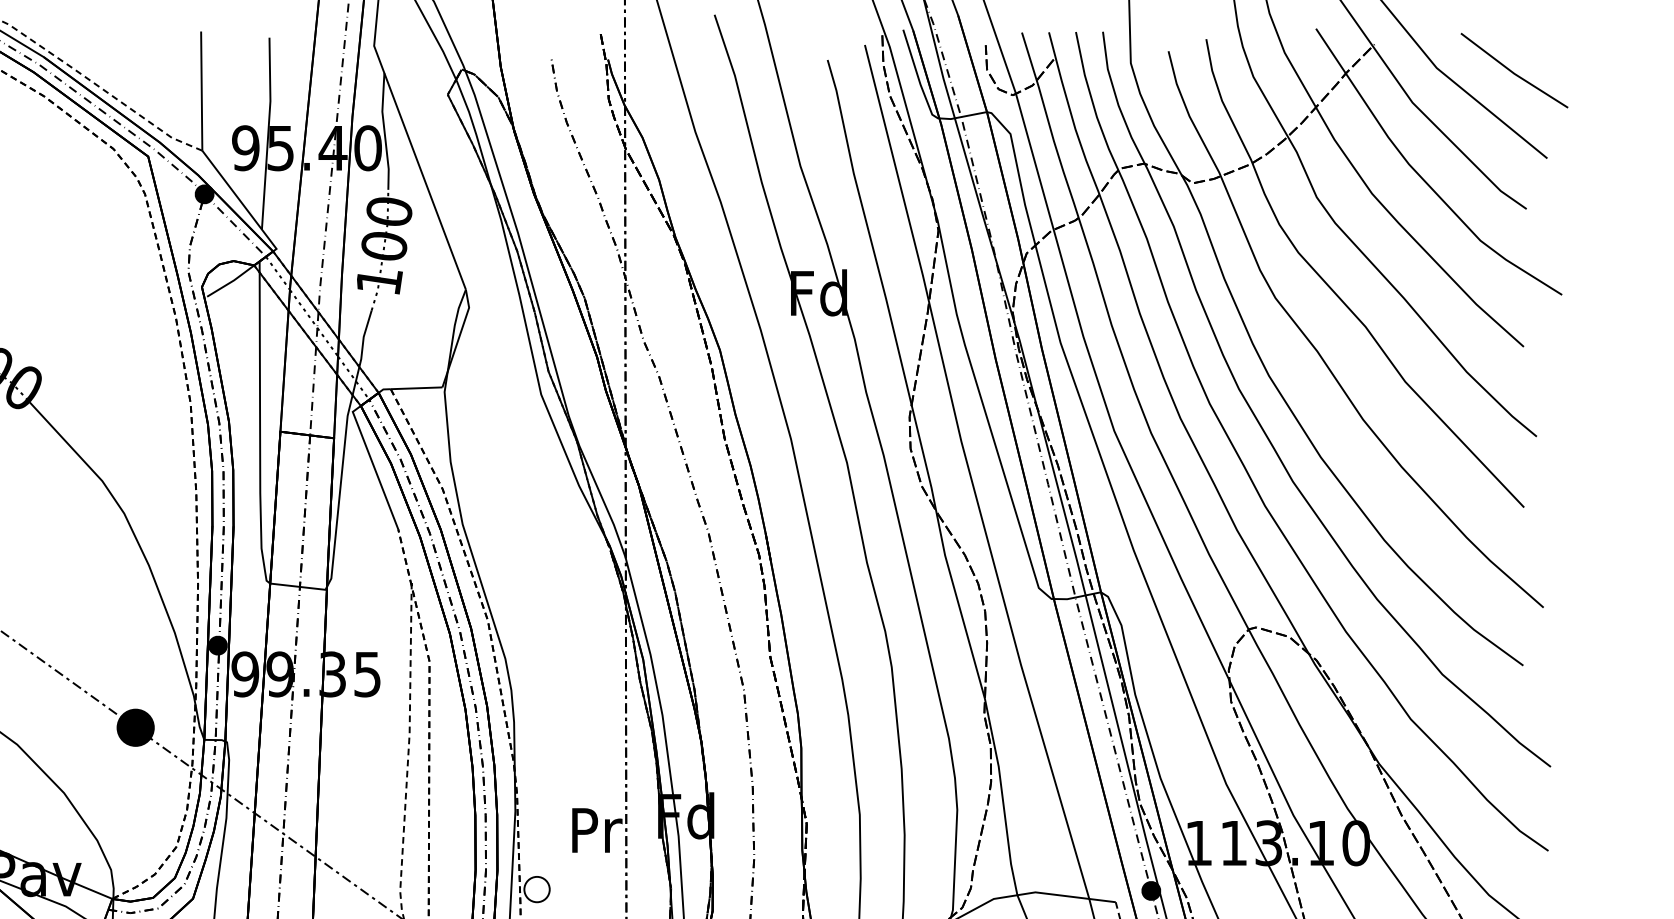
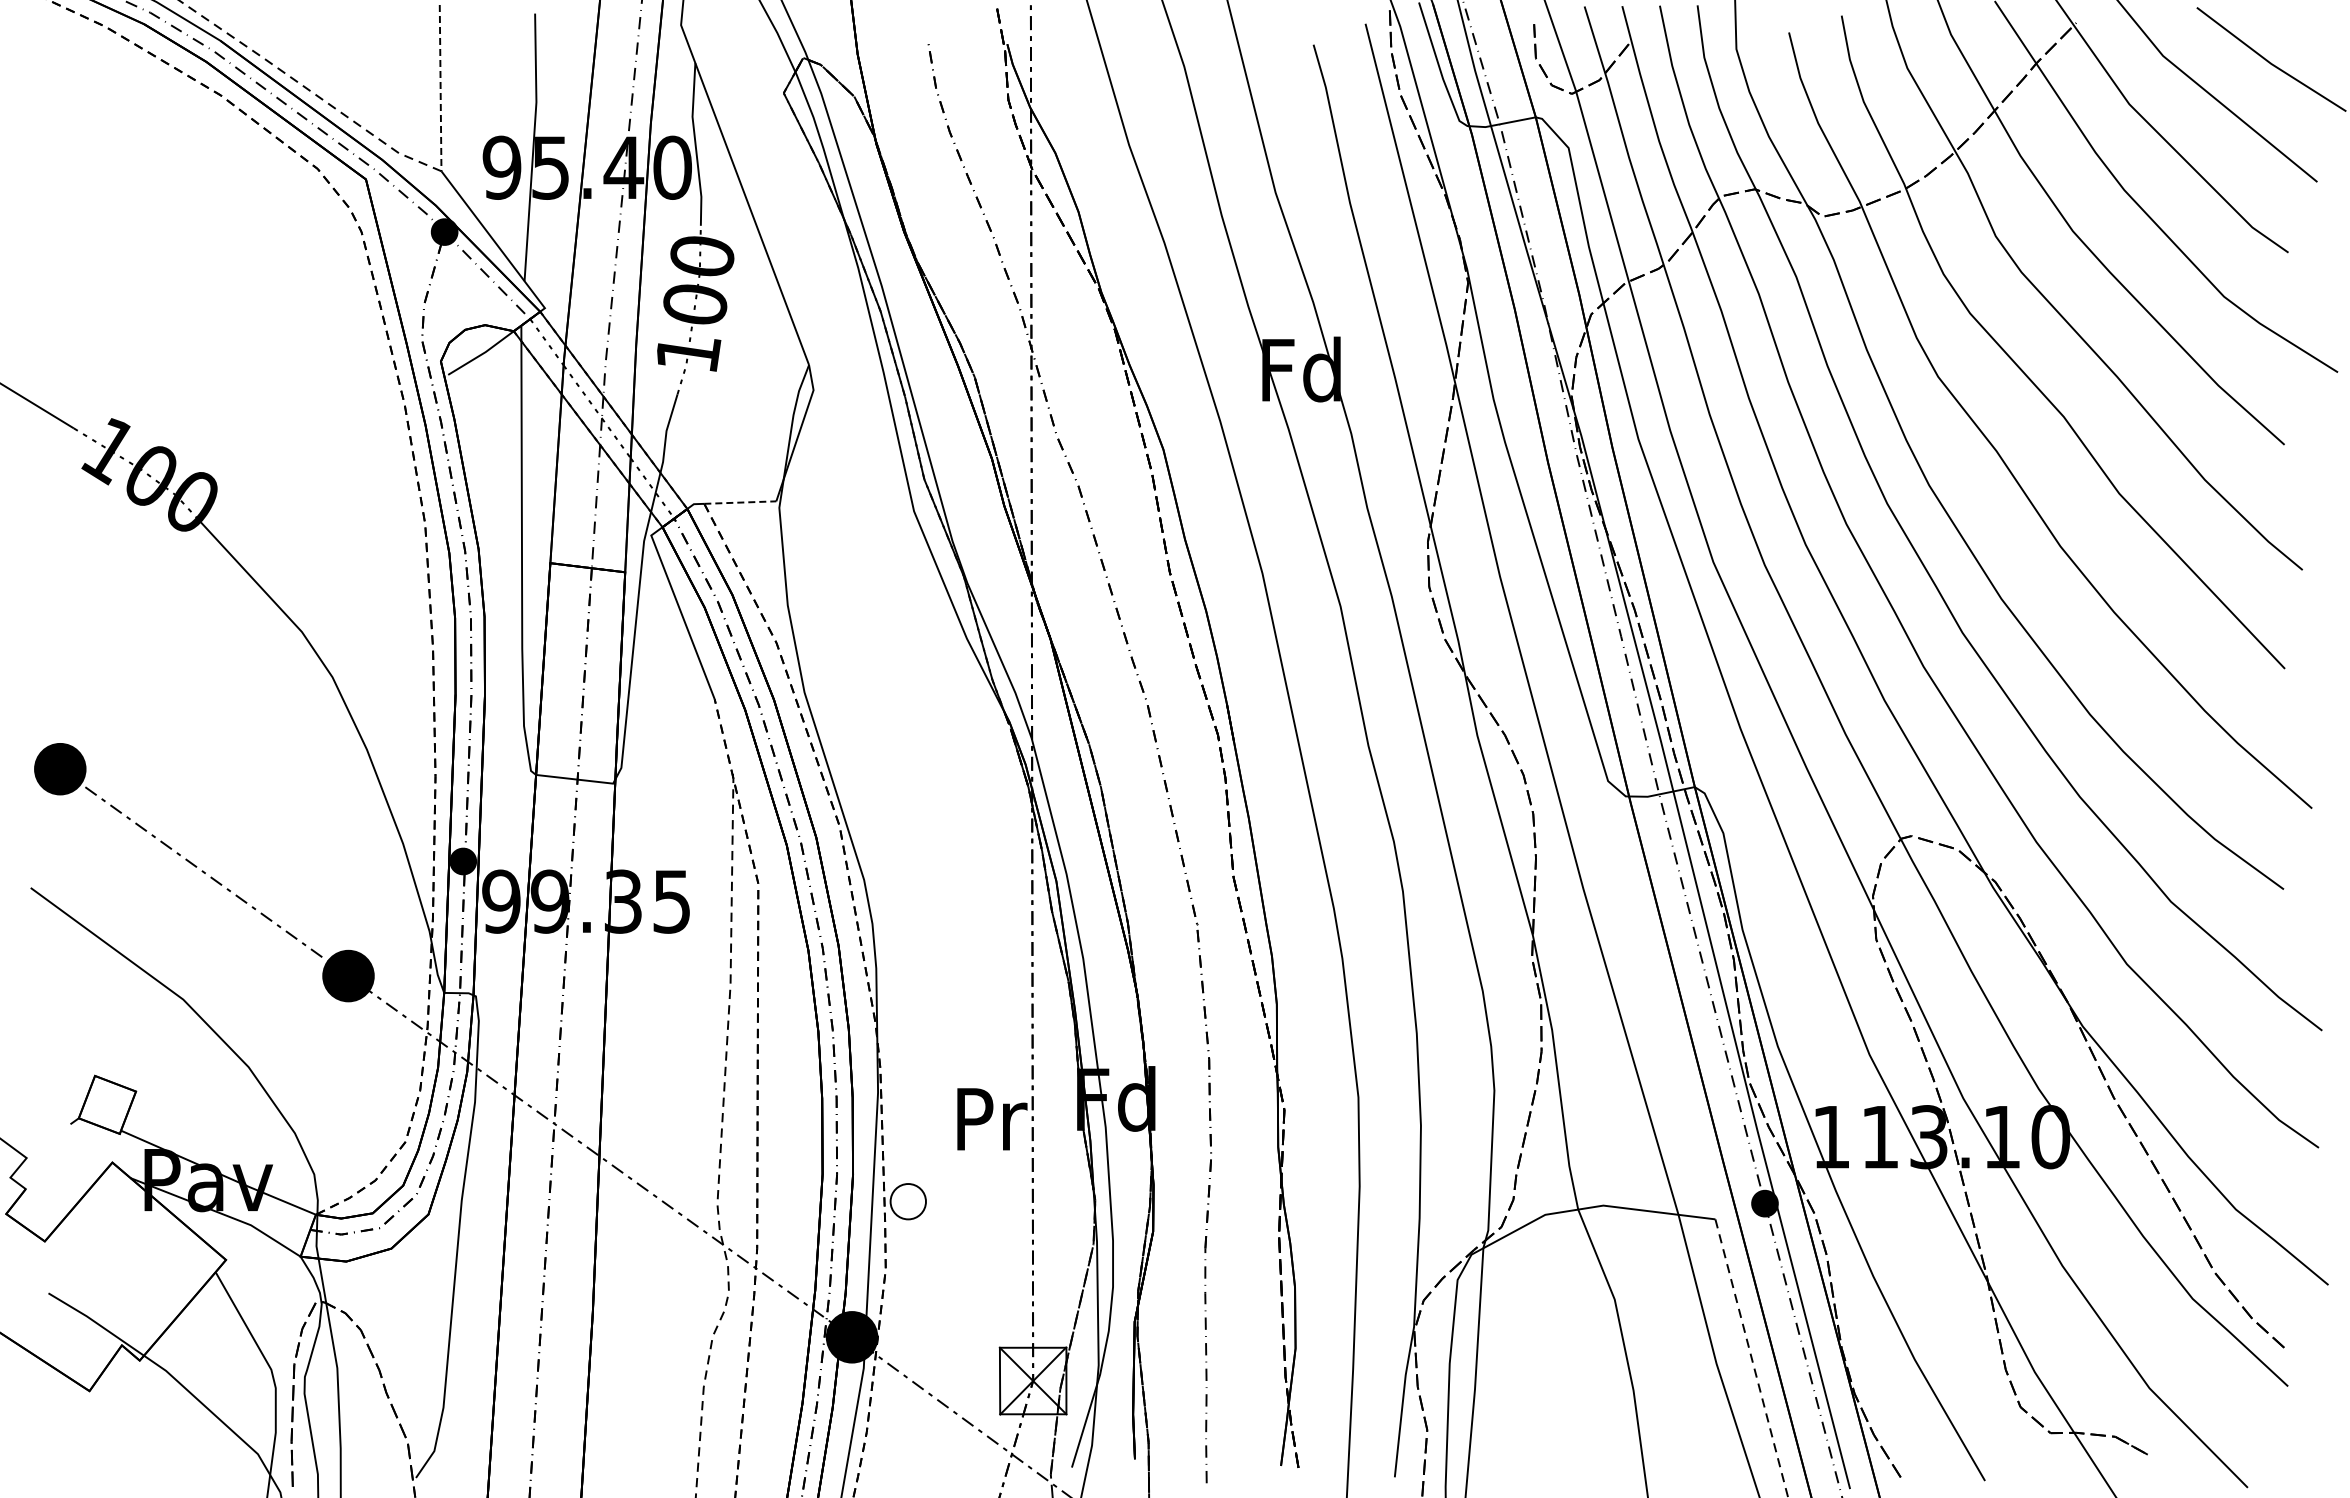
line: (201, 91) -> (440, 88), solid -> dashed
line: (416, 388) -> (740, 502), solid -> dashed

